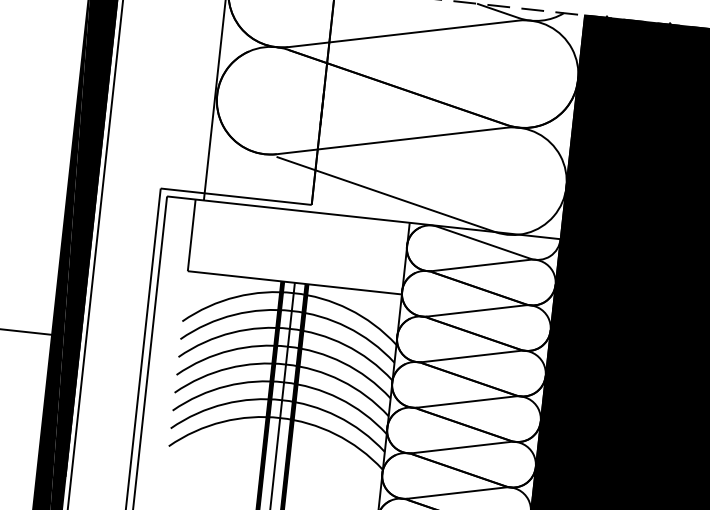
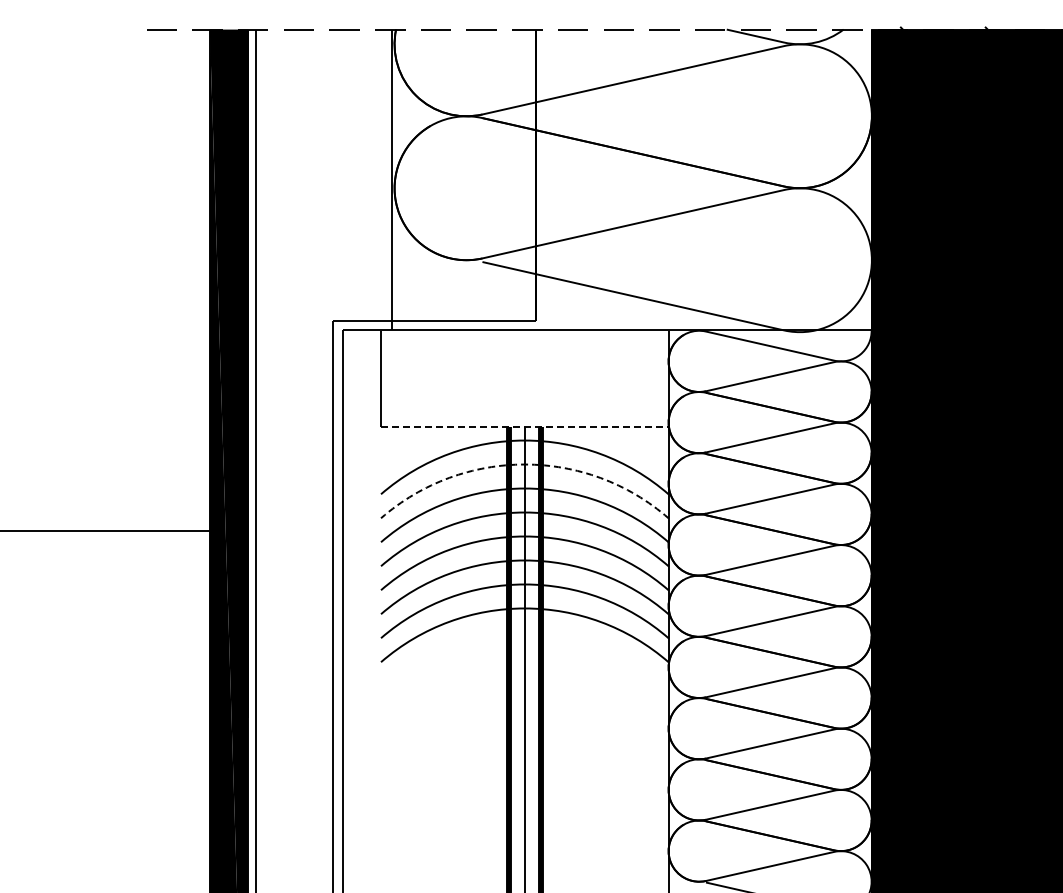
line: (294, 282) -> (524, 426), solid -> dashed
line: (292, 310) -> (525, 464), solid -> dashed

